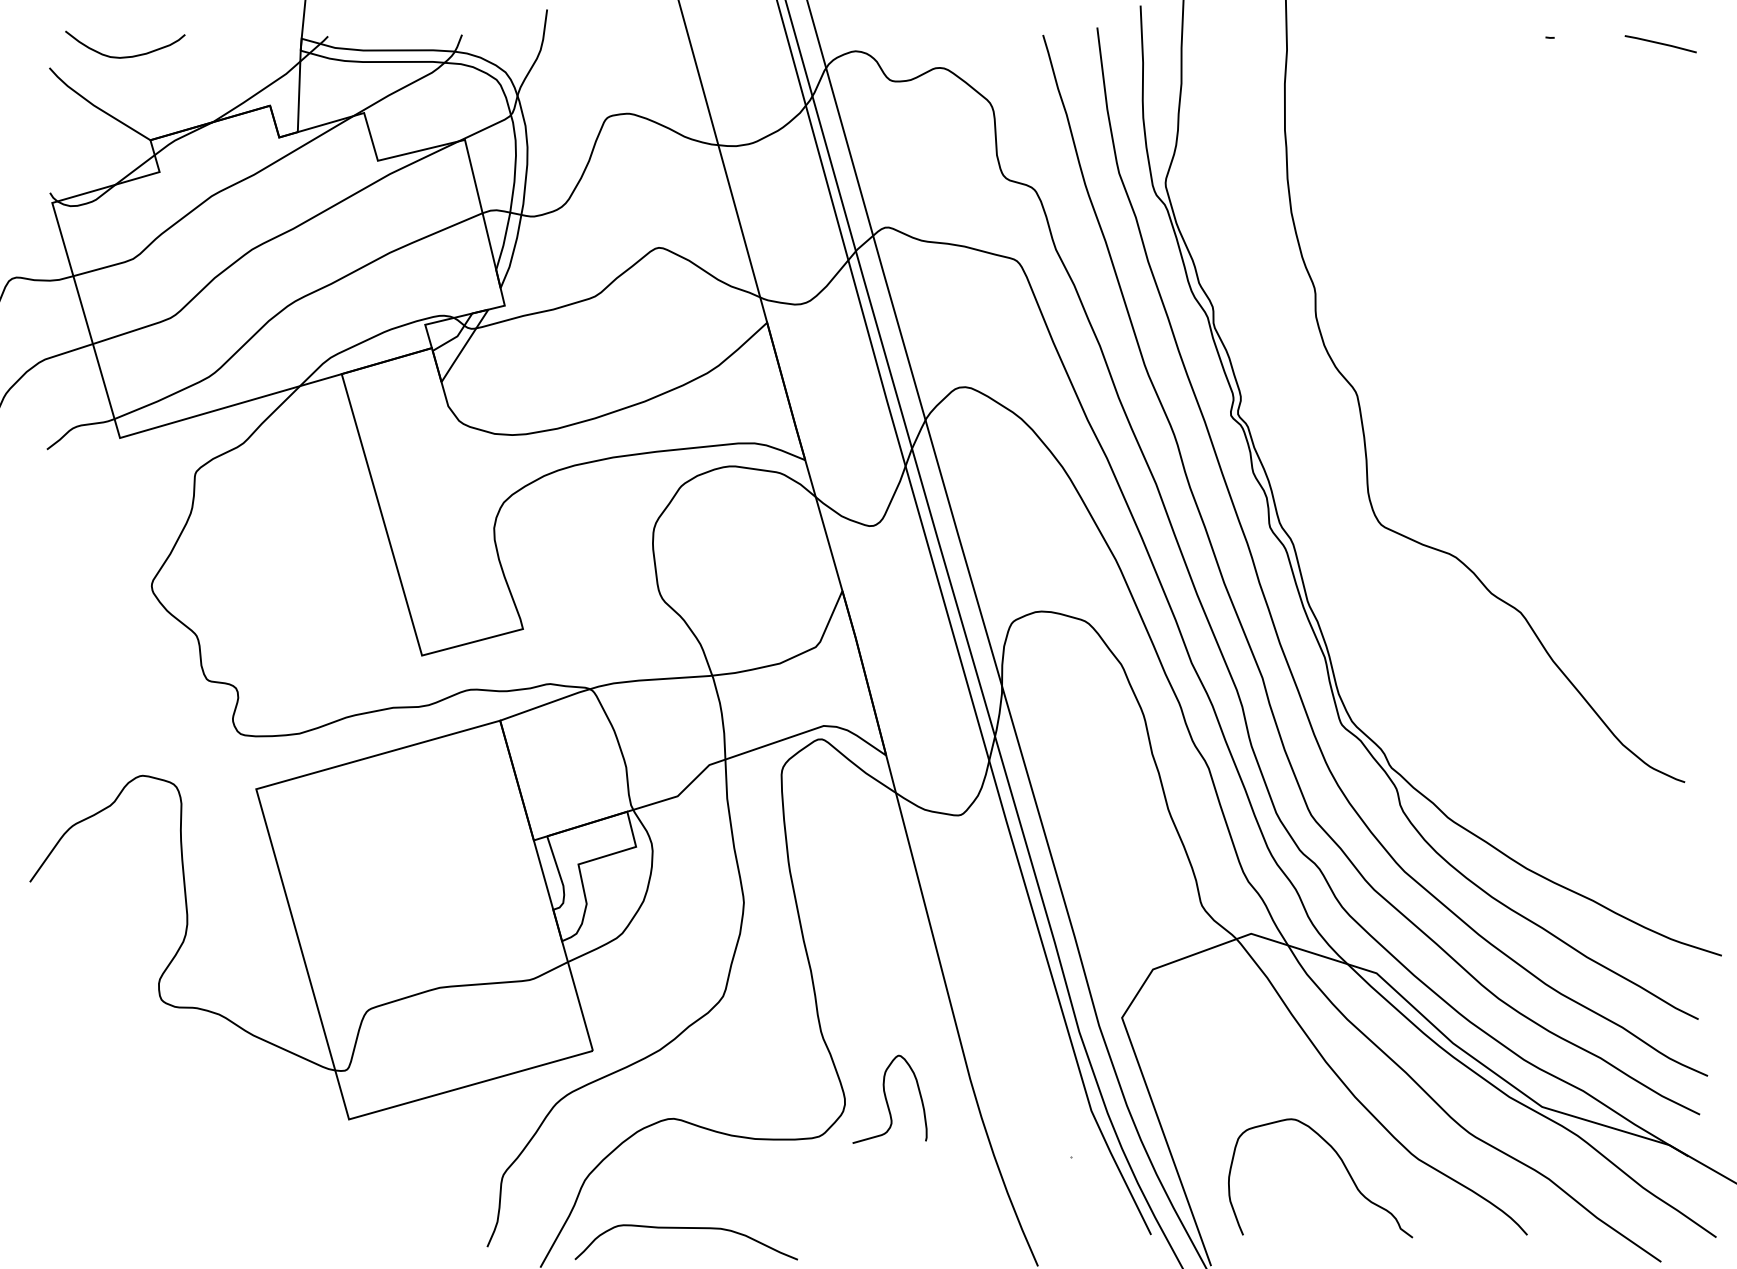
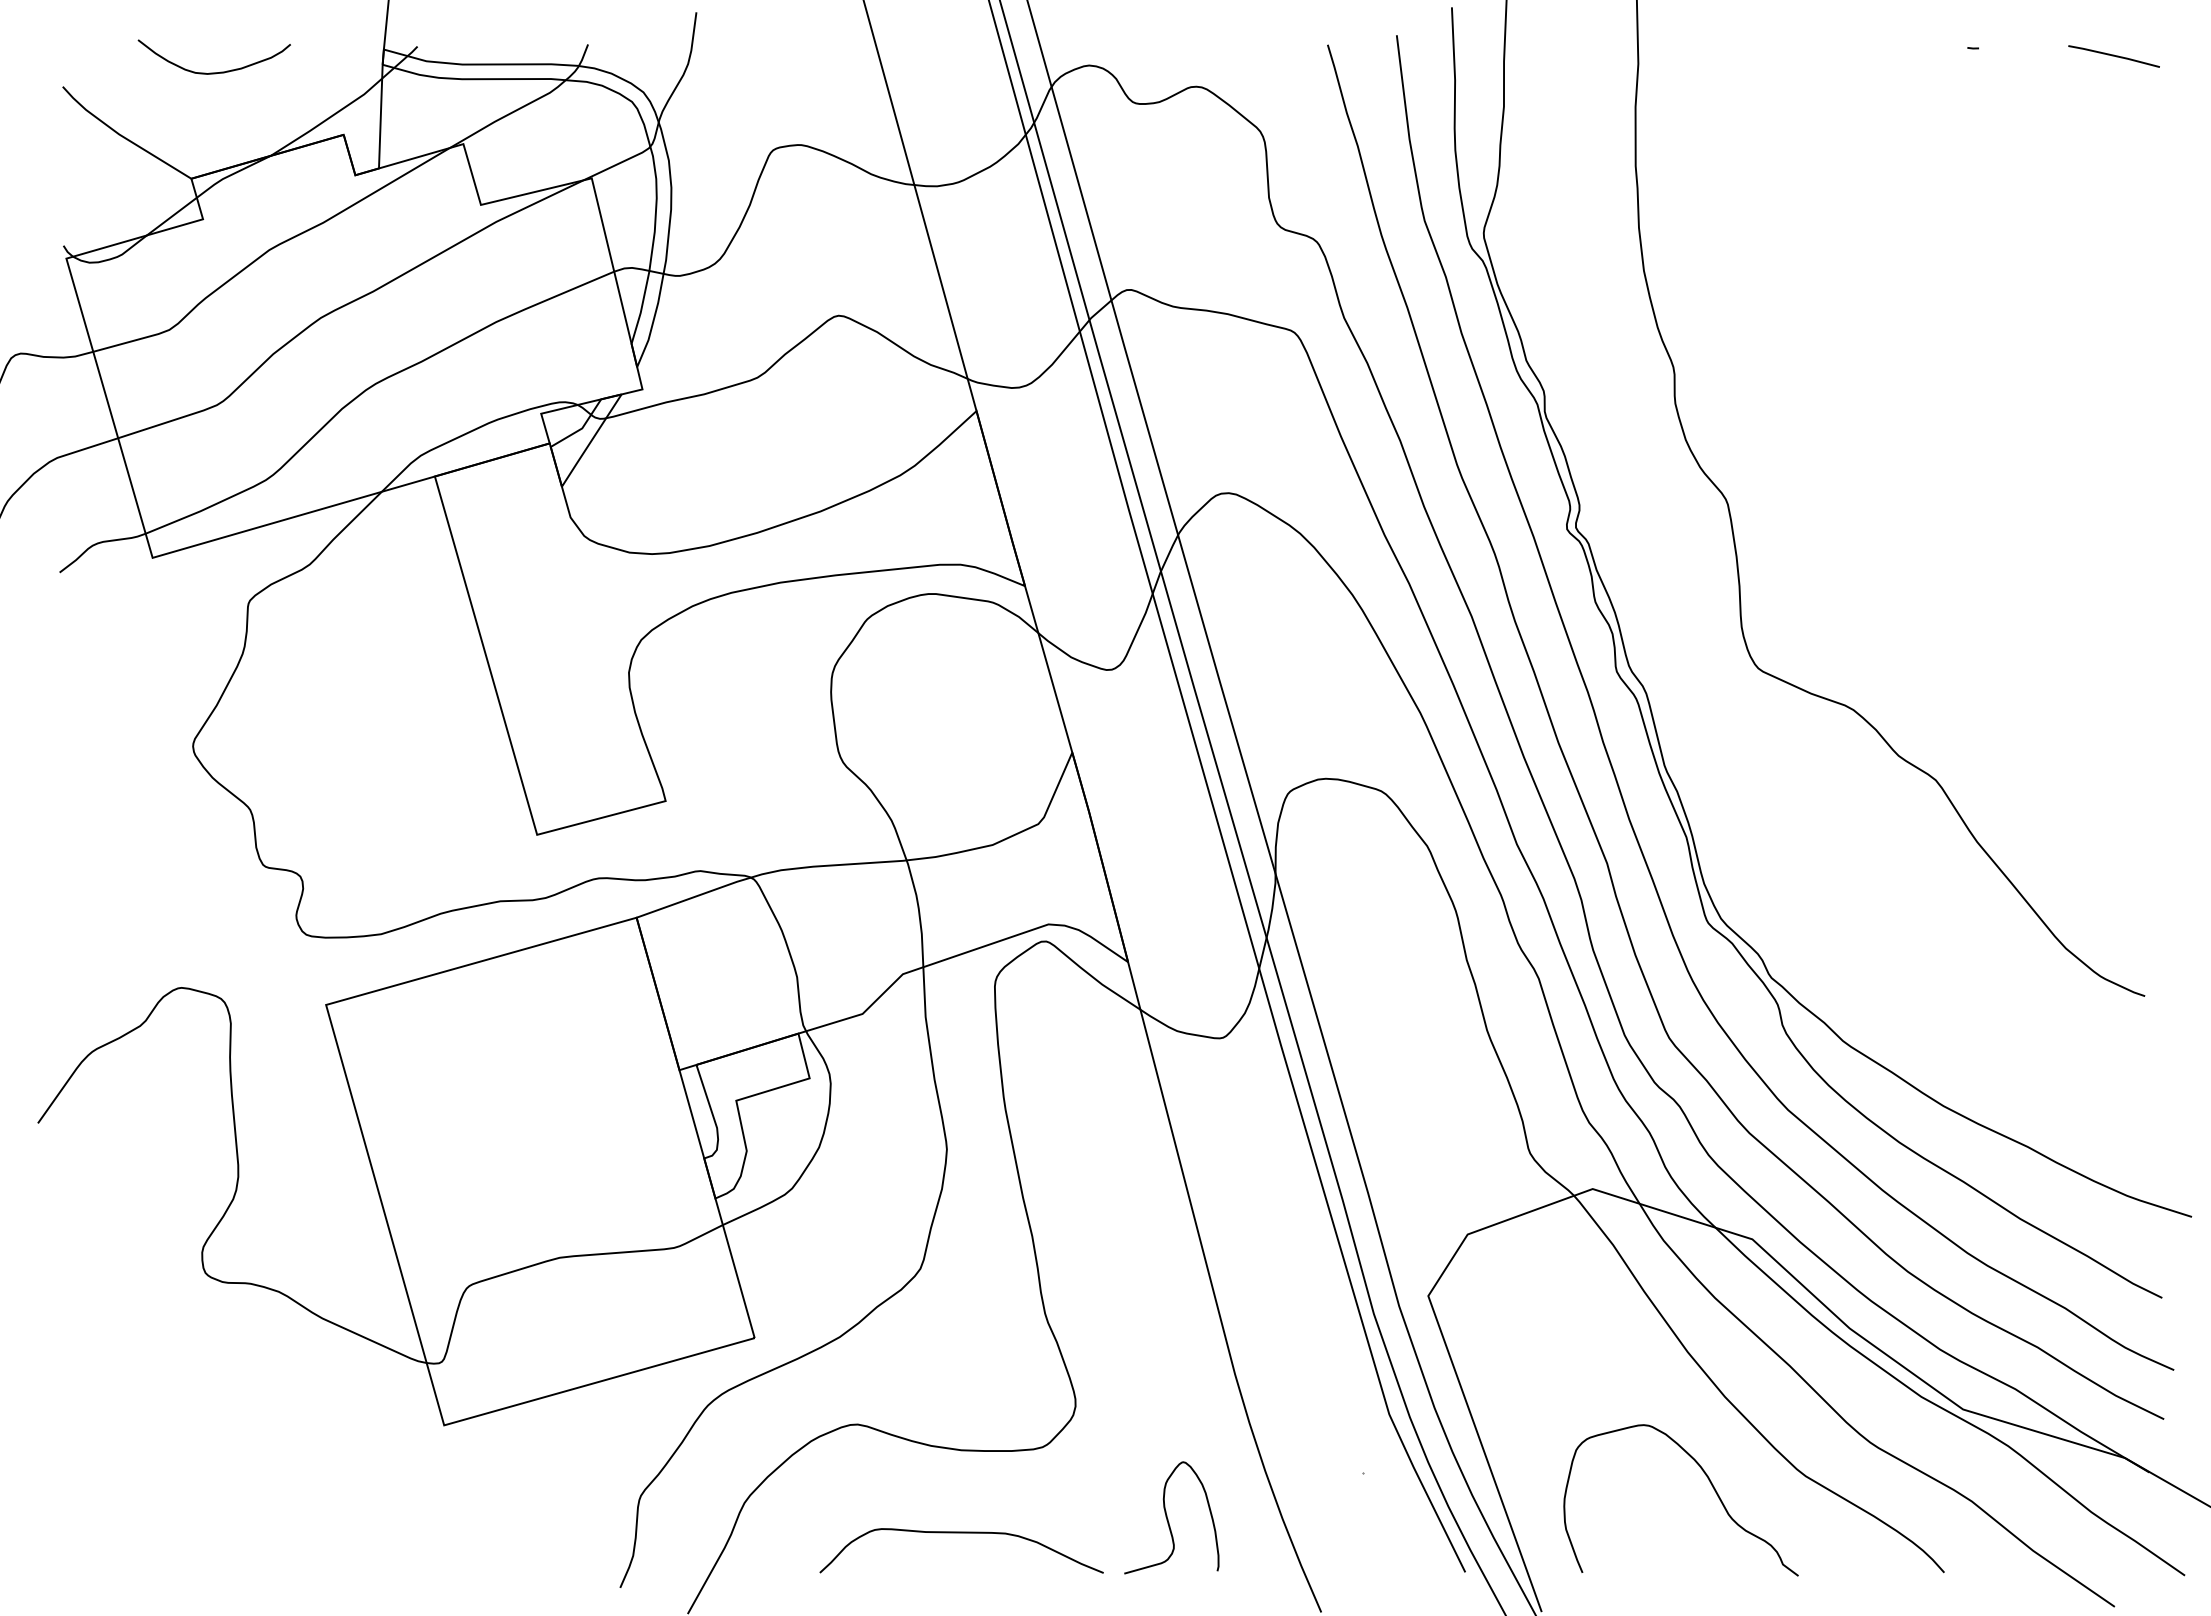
curve: (124, 56) -> (213, 72), moved
curve: (887, 1099) -> (1168, 1518), moved
curve: (686, 1228) -> (961, 1533), moved

